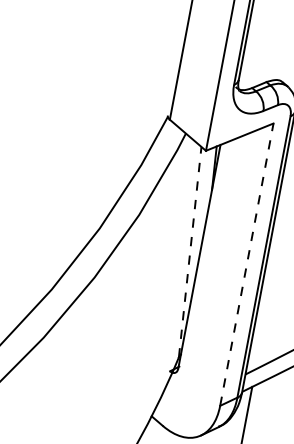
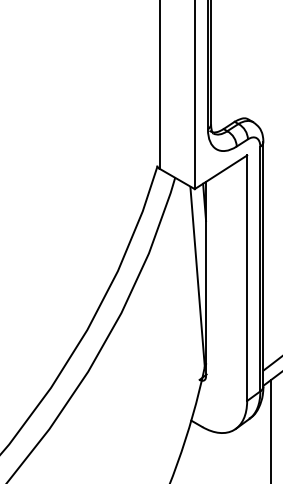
line: (190, 251) -> (197, 276), dashed -> solid
line: (247, 265) -> (247, 278), dashed -> solid

